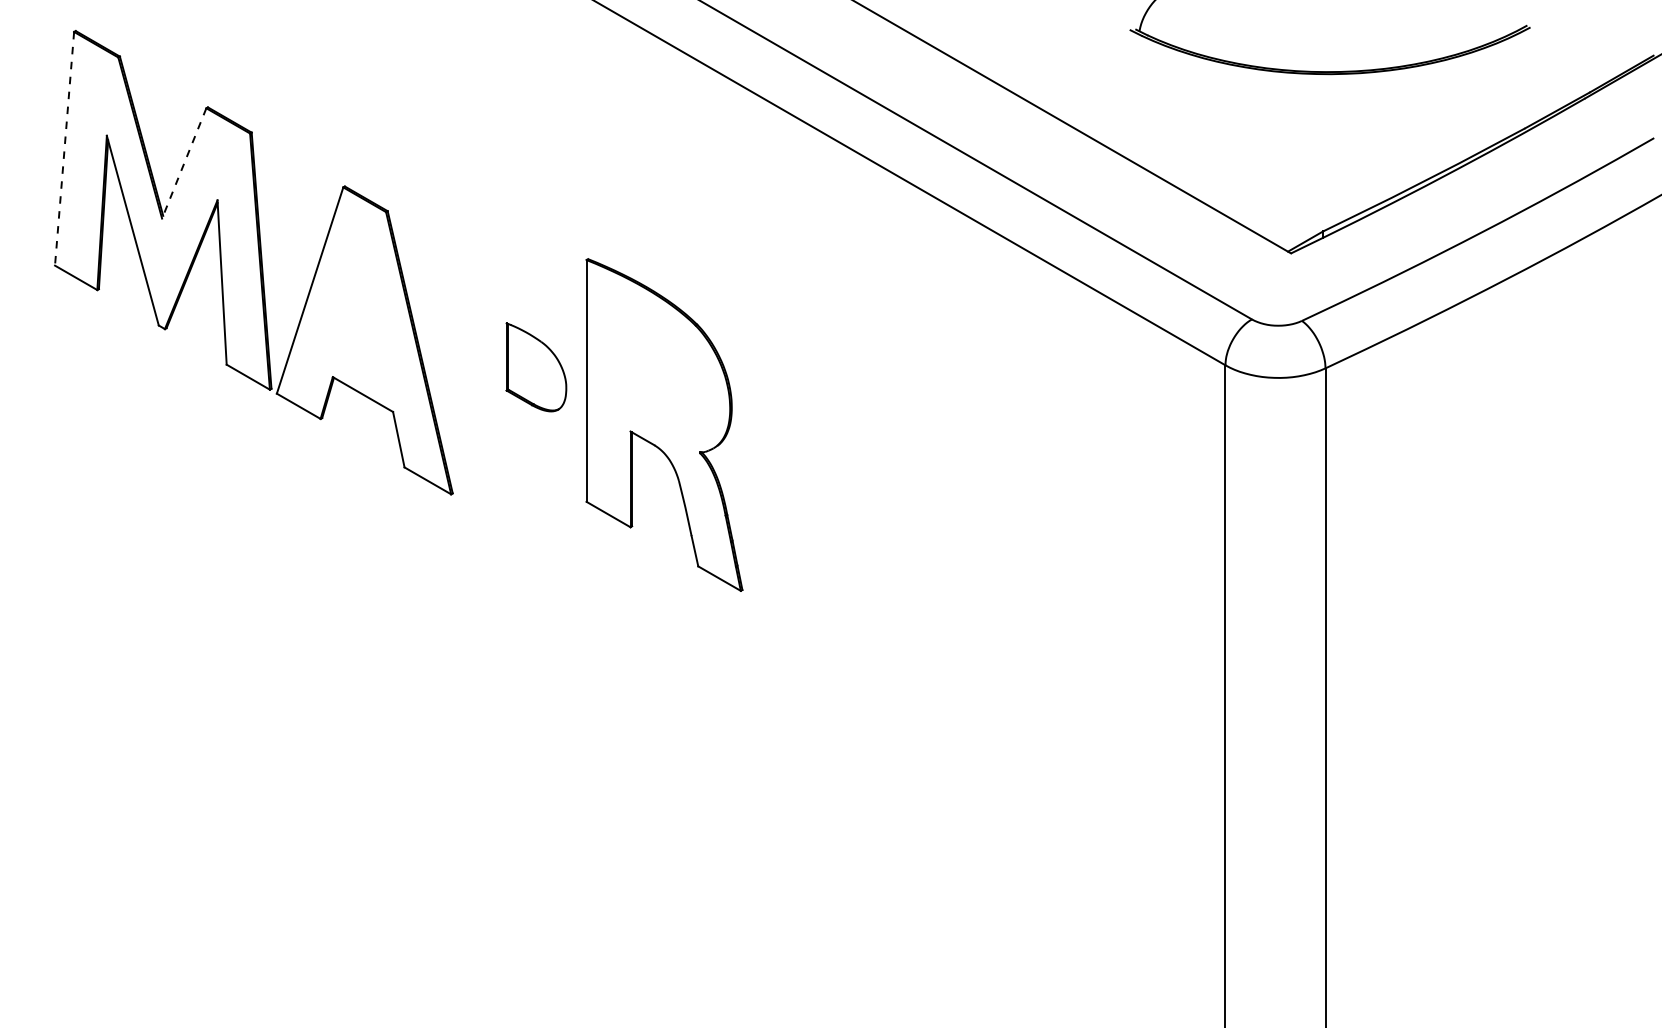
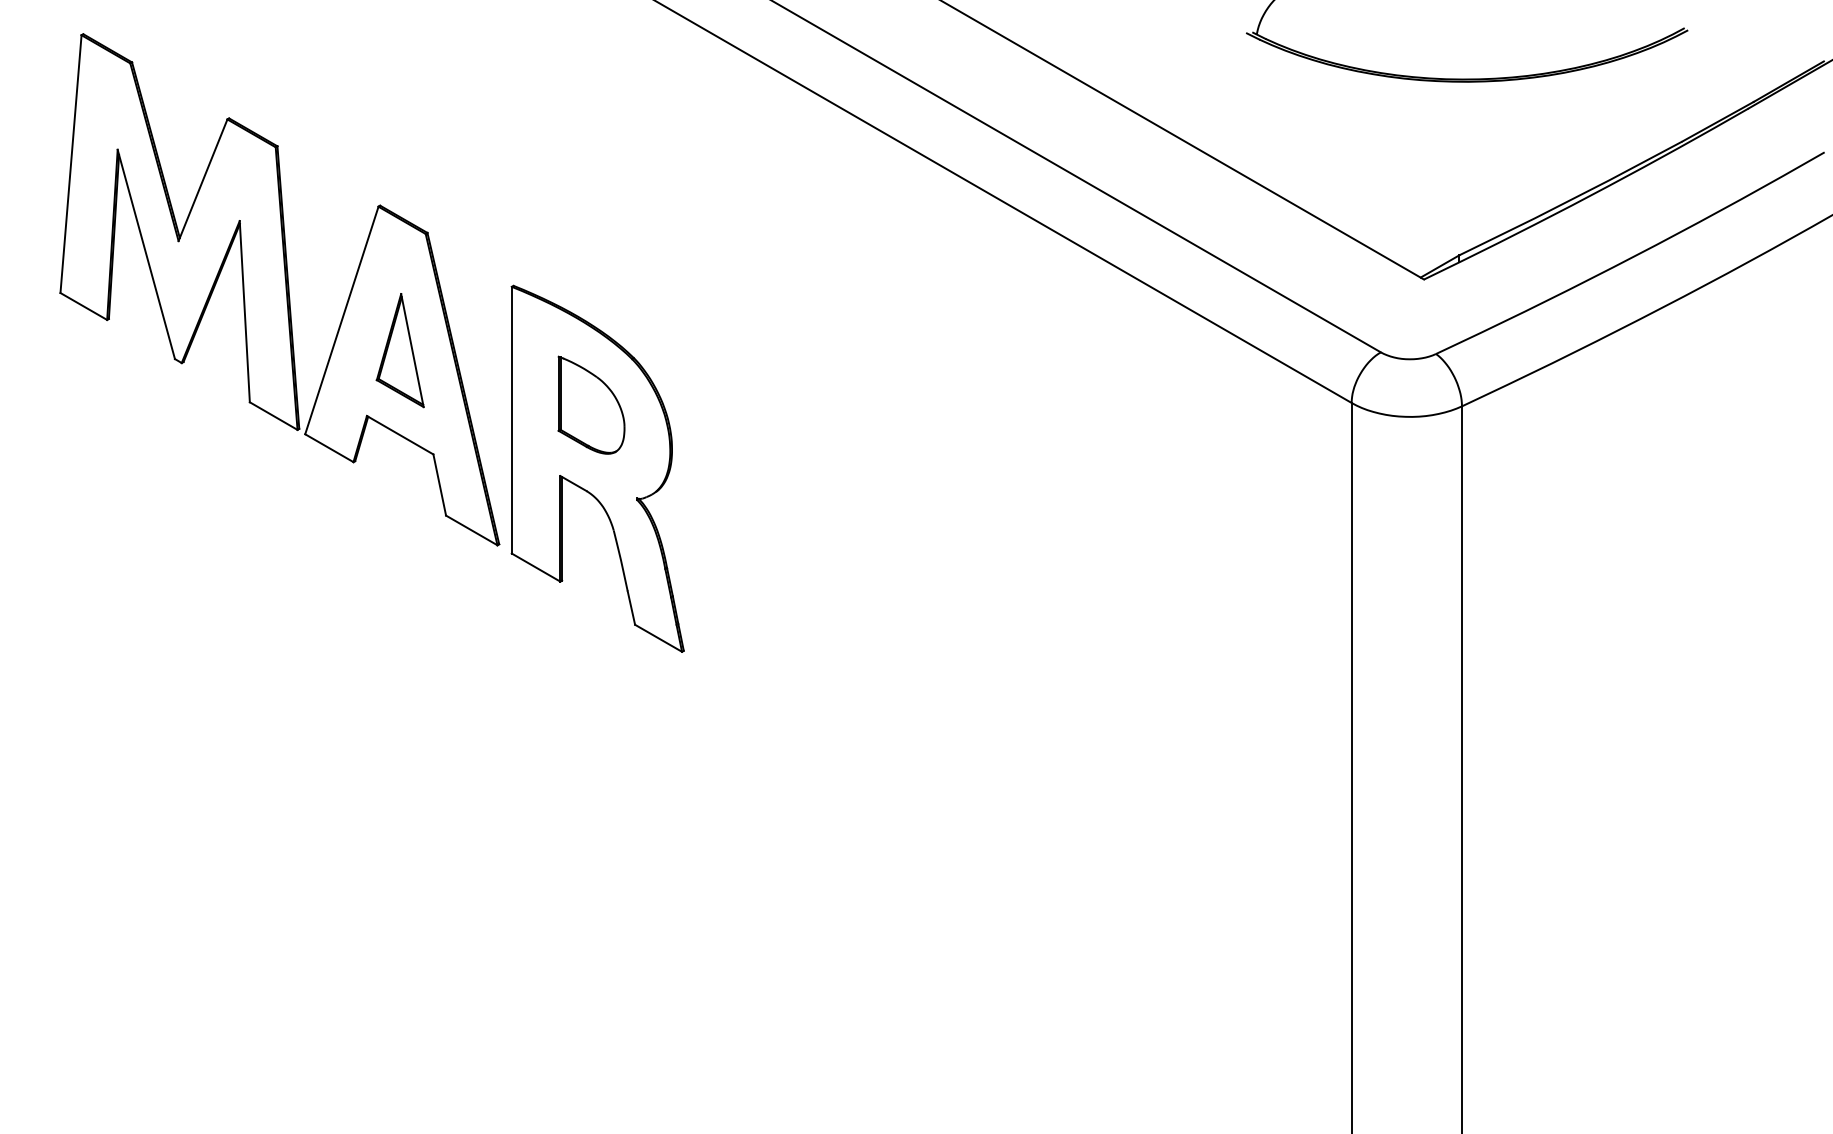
line: (64, 149) -> (70, 164), dashed -> solid
line: (184, 163) -> (203, 180), dashed -> solid
part: (362, 317) -> (399, 350), added
part: (664, 424) -> (597, 468), moved

